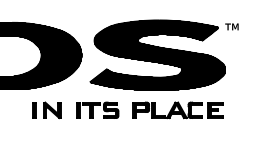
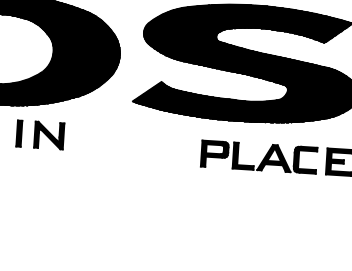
part: (97, 109) -> (141, 148), removed
part: (46, 110) -> (39, 135), moved

